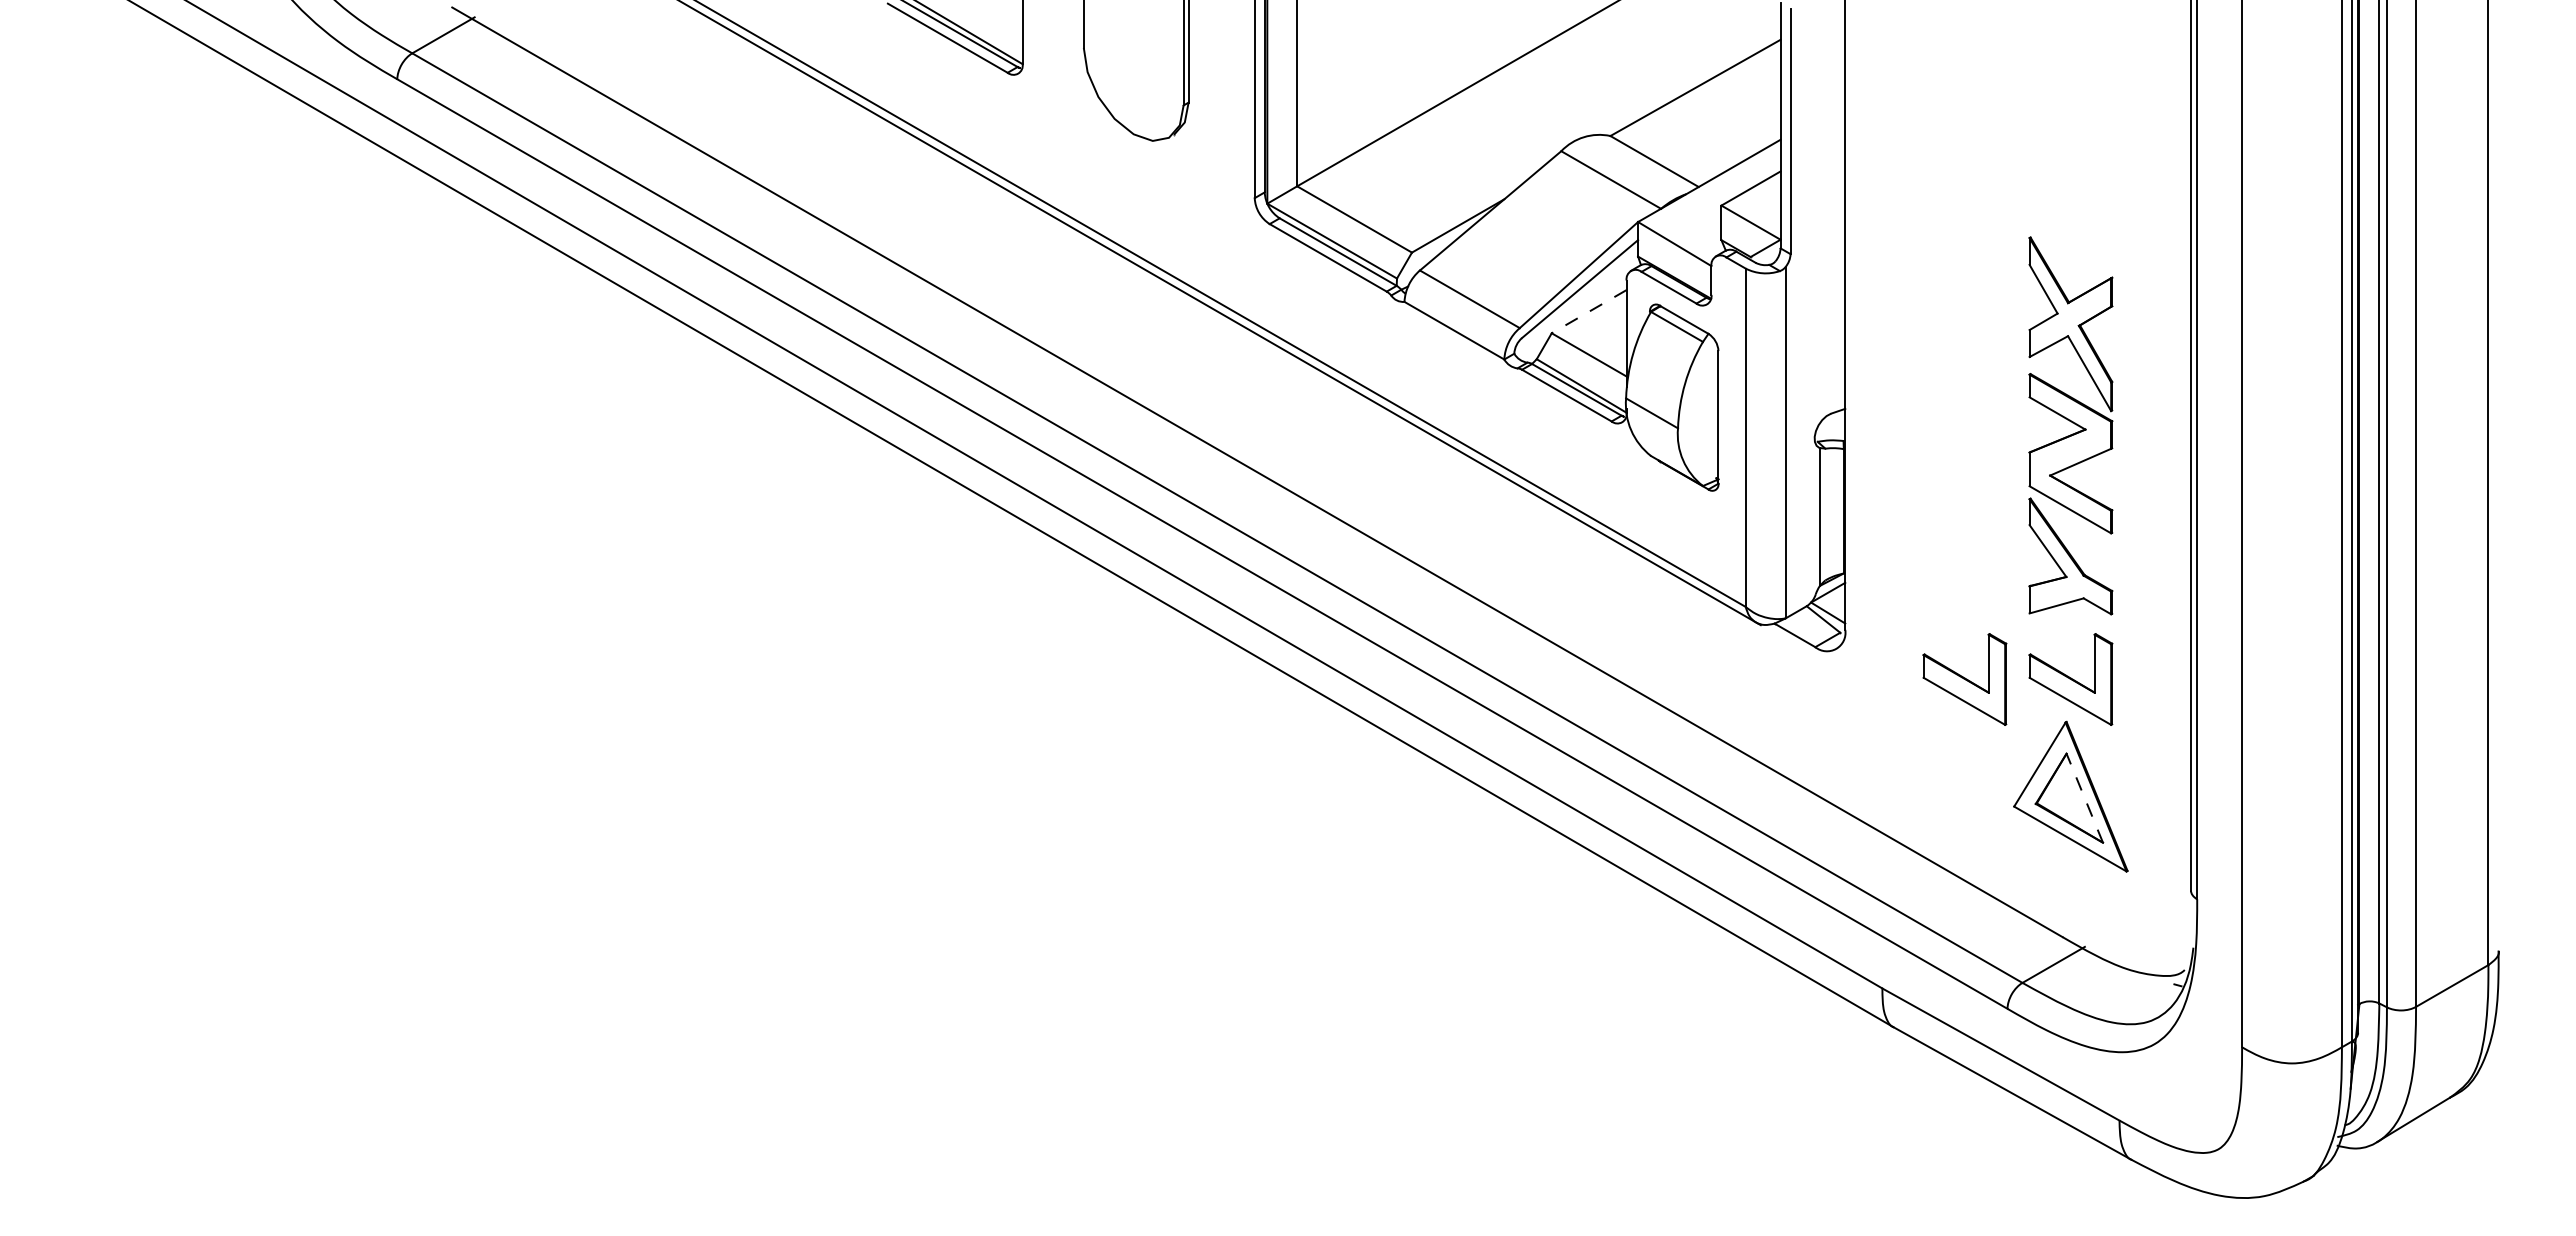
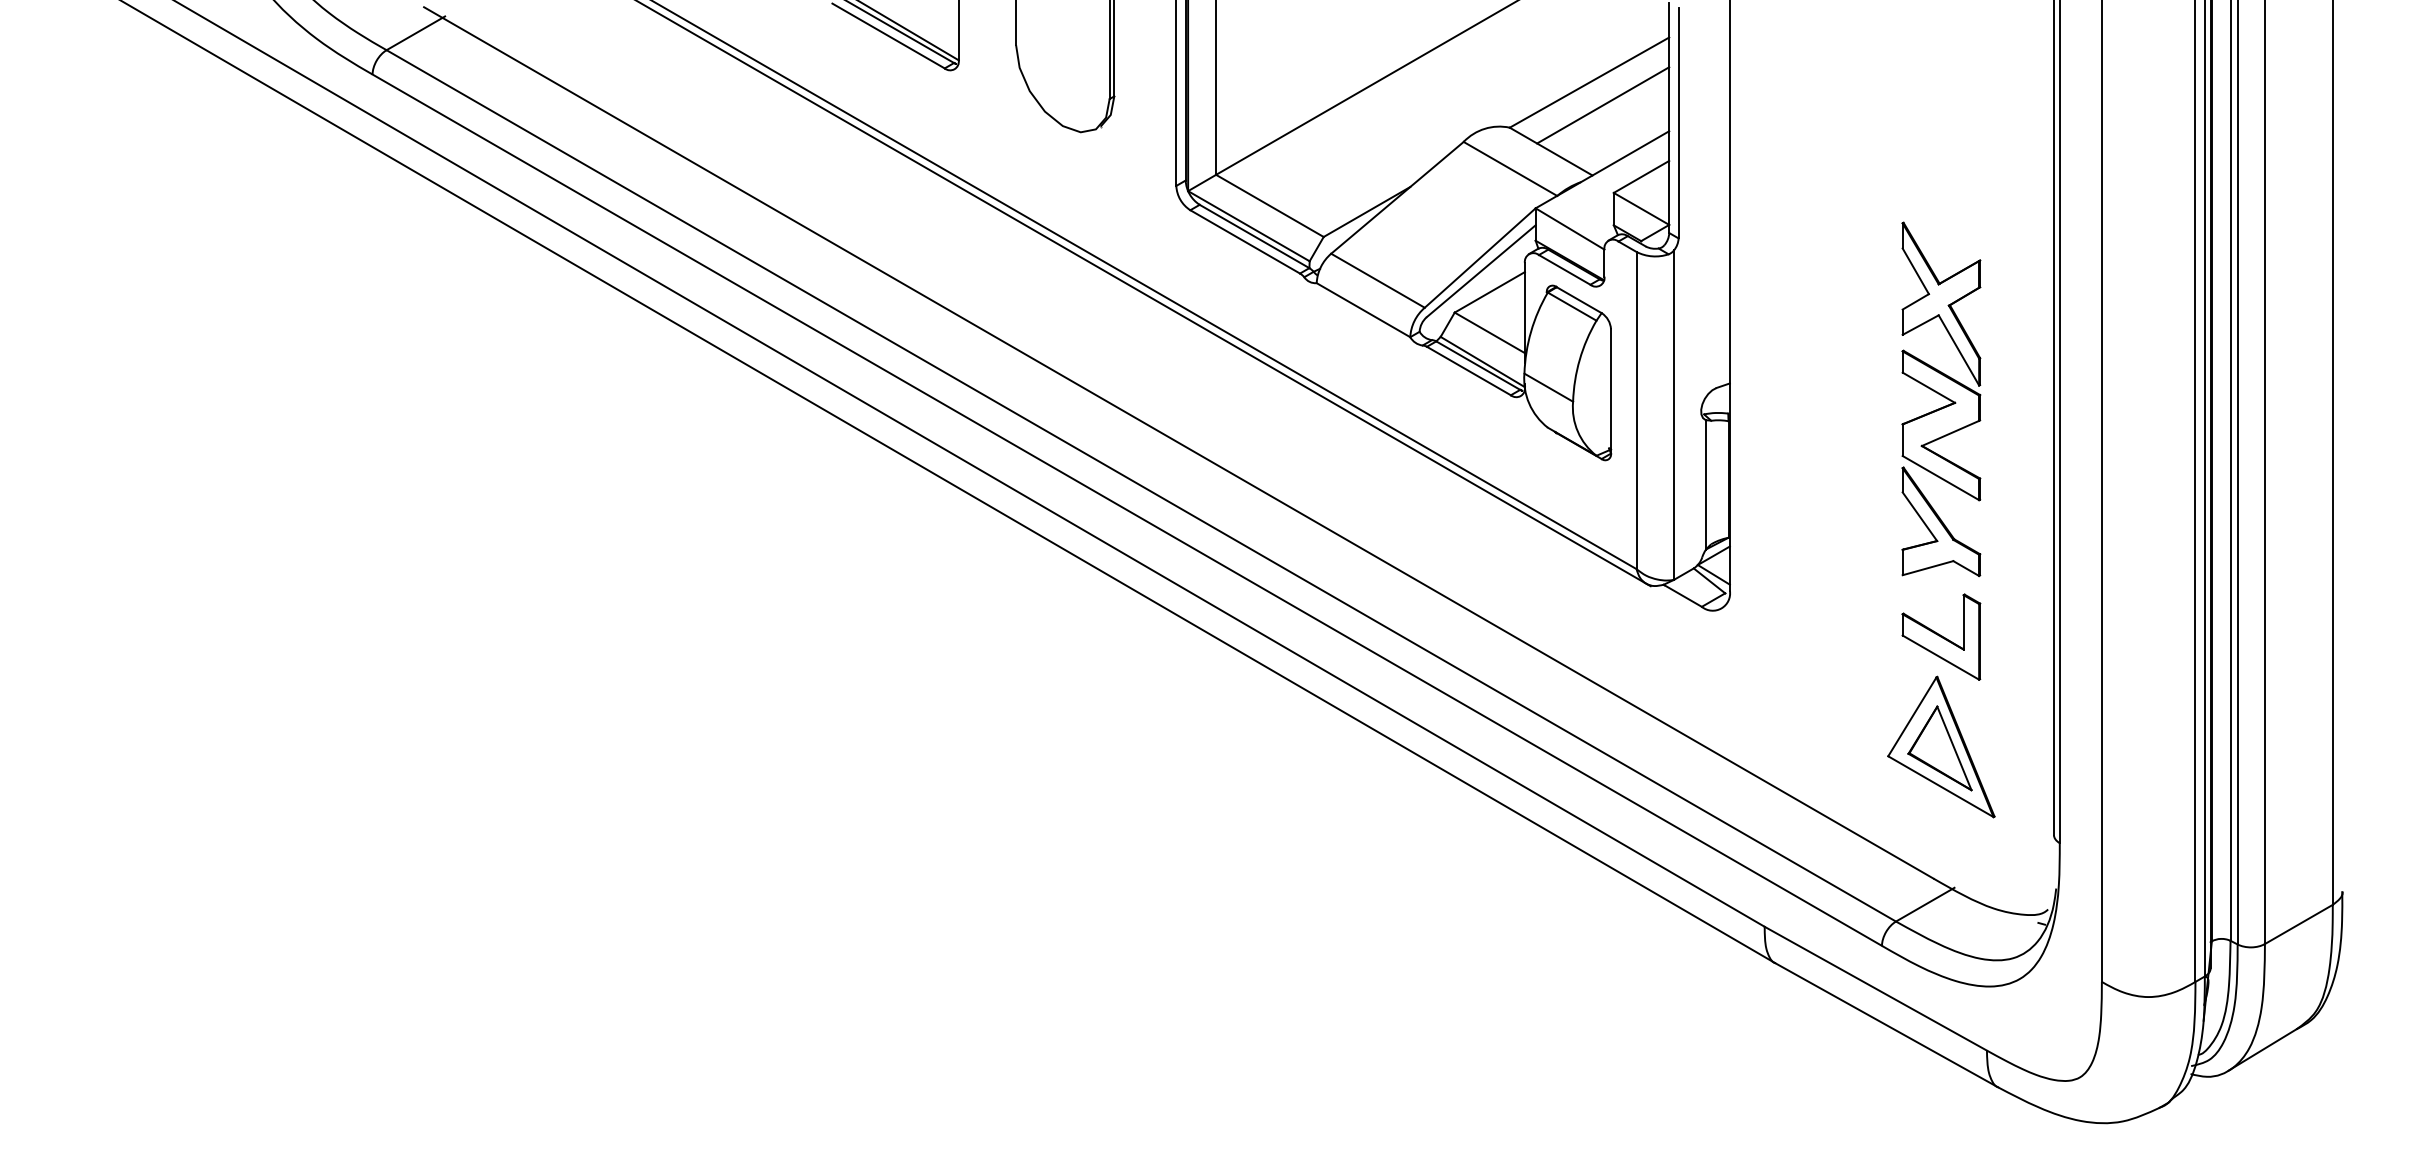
line: (1709, 111) -> (1602, 104), added
line: (1588, 311) -> (1489, 292), dashed -> solid
part: (1964, 679) -> (1841, 637), removed
line: (2084, 797) -> (1954, 747), dashed -> solid

